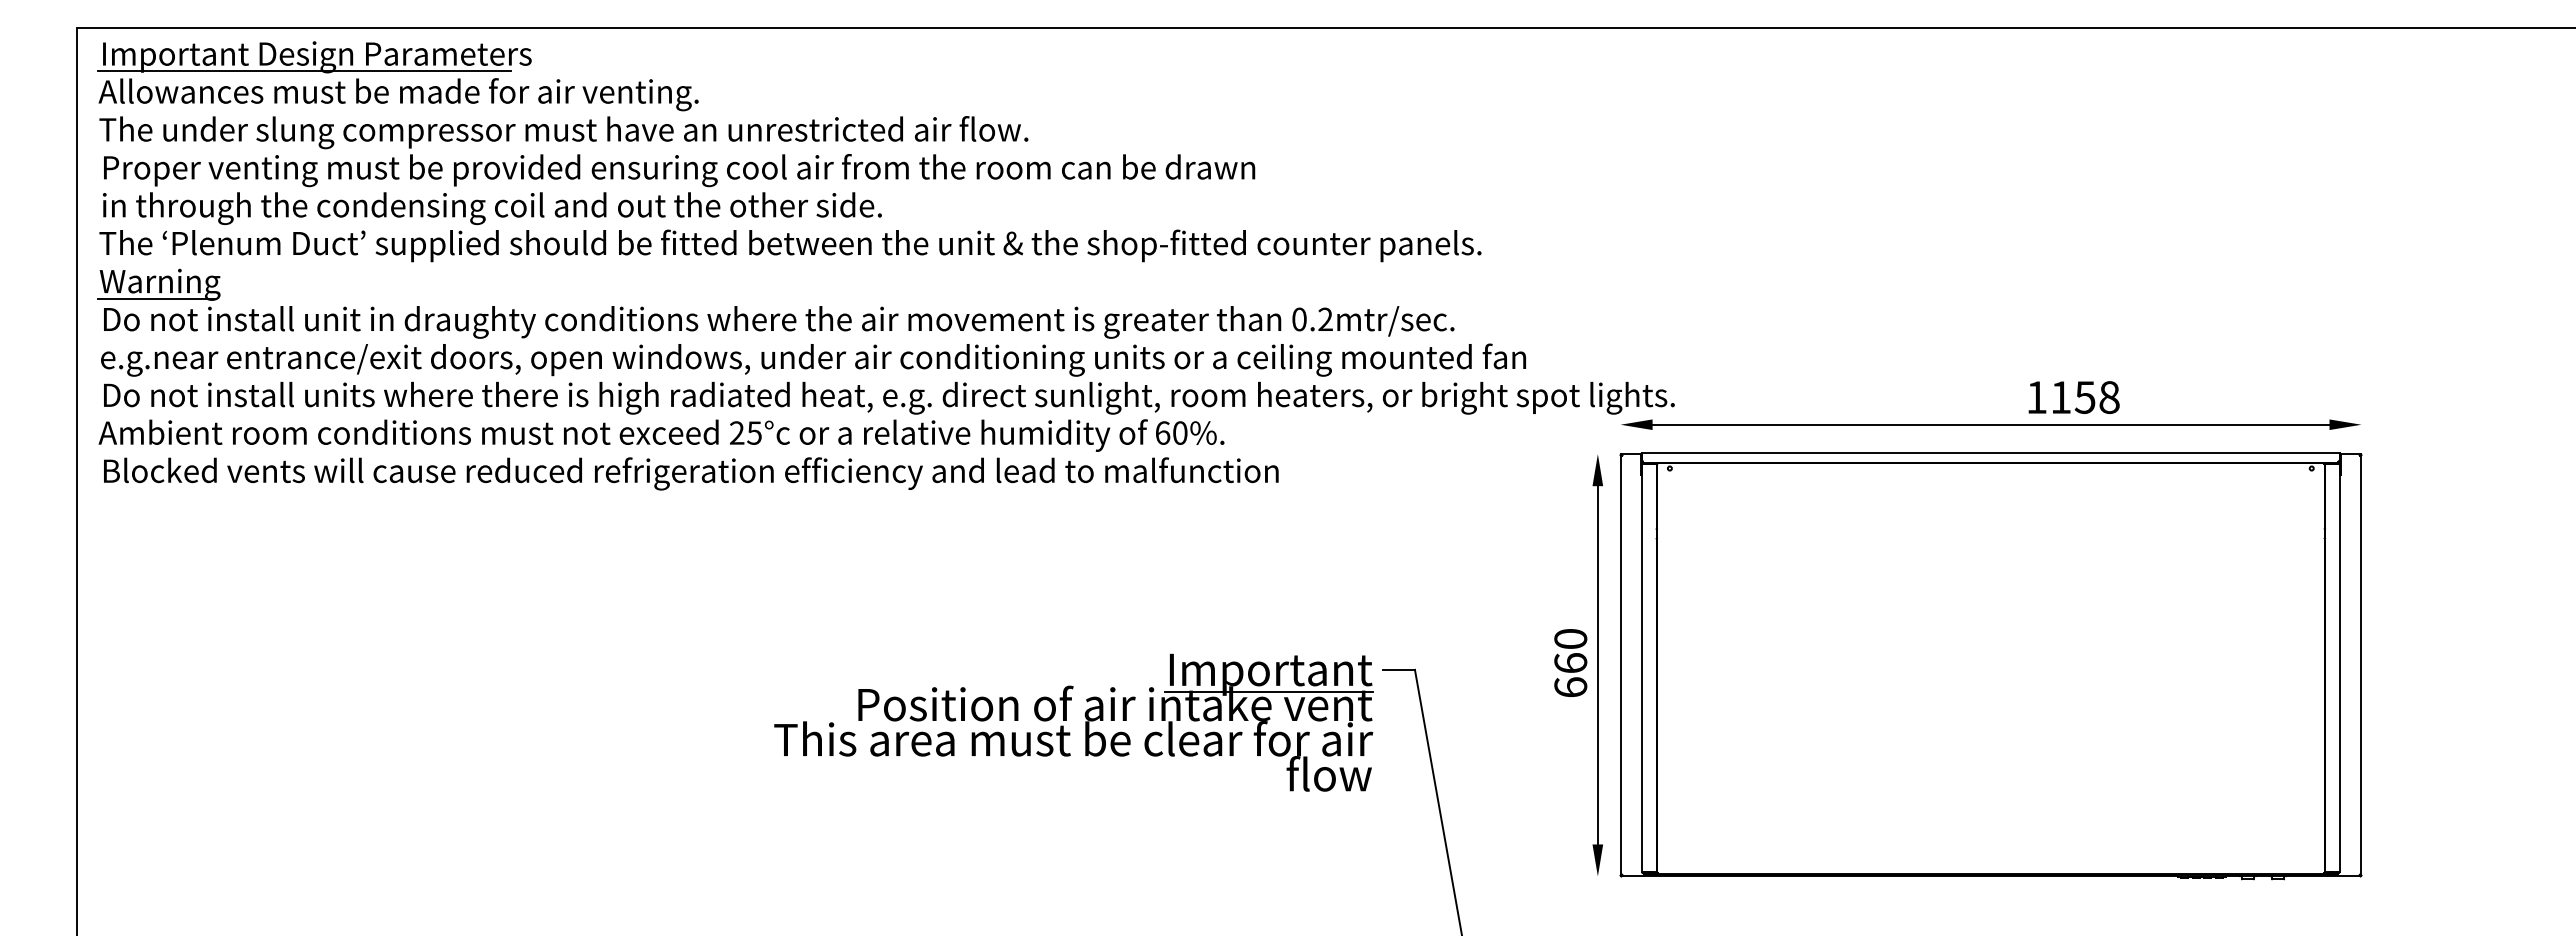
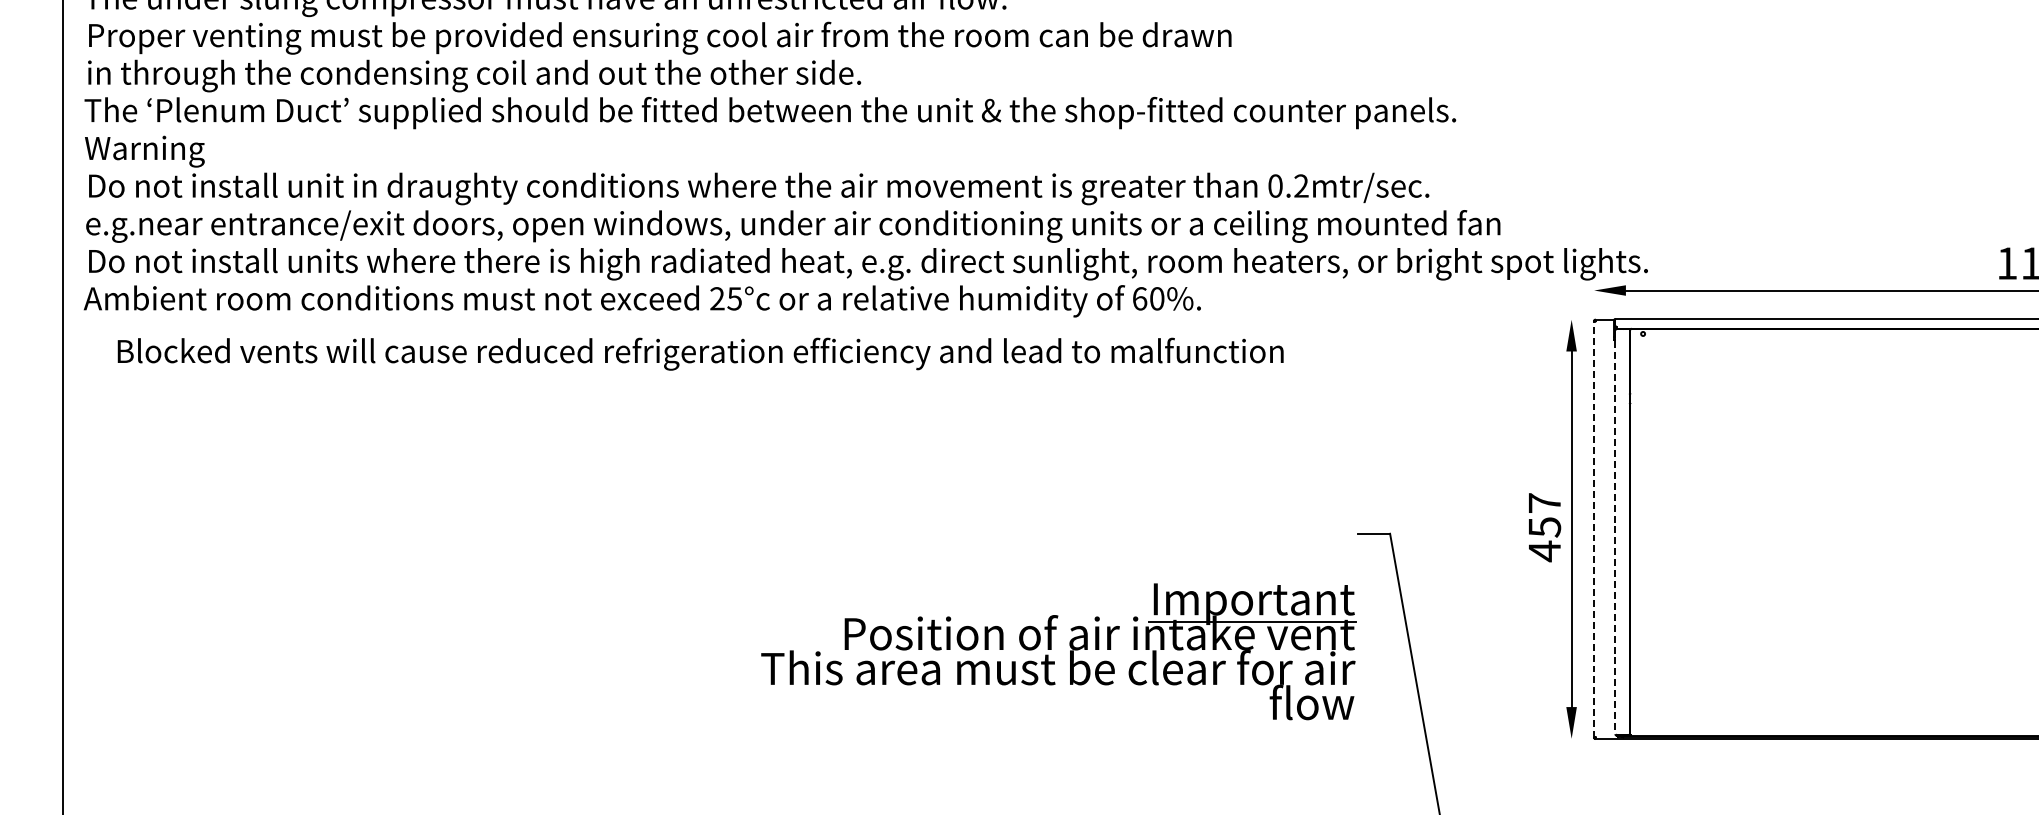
line: (156, 298) -> (141, 165), removed
text: (691, 473) -> (700, 353), moved
text: (1570, 663) -> (1544, 527), 660 -> 457
line: (1620, 664) -> (1594, 528), solid -> dashed
line: (1642, 668) -> (1615, 532), solid -> dashed
part: (1066, 720) -> (1051, 649), moved

